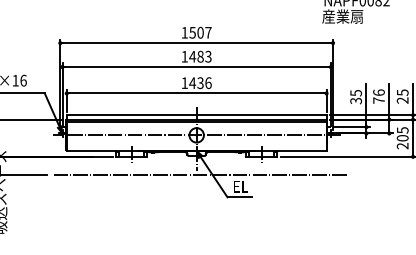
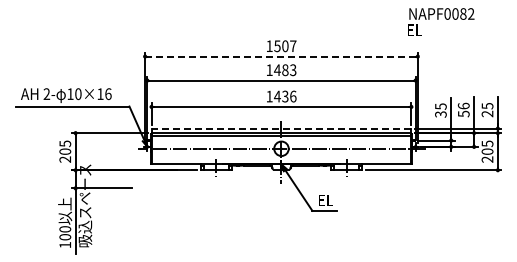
text: (342, 16) -> (427, 29), 産業扇 -> EL
line: (195, 43) -> (280, 56), solid -> dashed
text: (378, 100) -> (463, 113), 76 -> 56
line: (196, 115) -> (281, 128), solid -> dashed
line: (198, 175) -> (283, 188), removed

